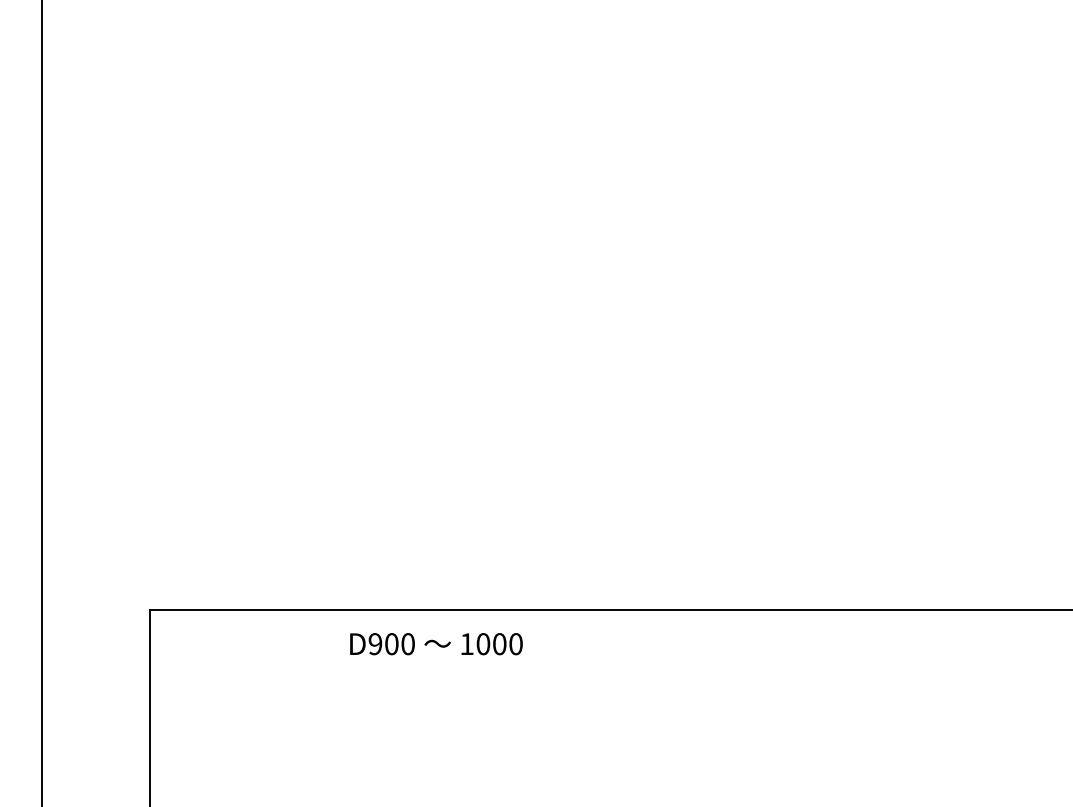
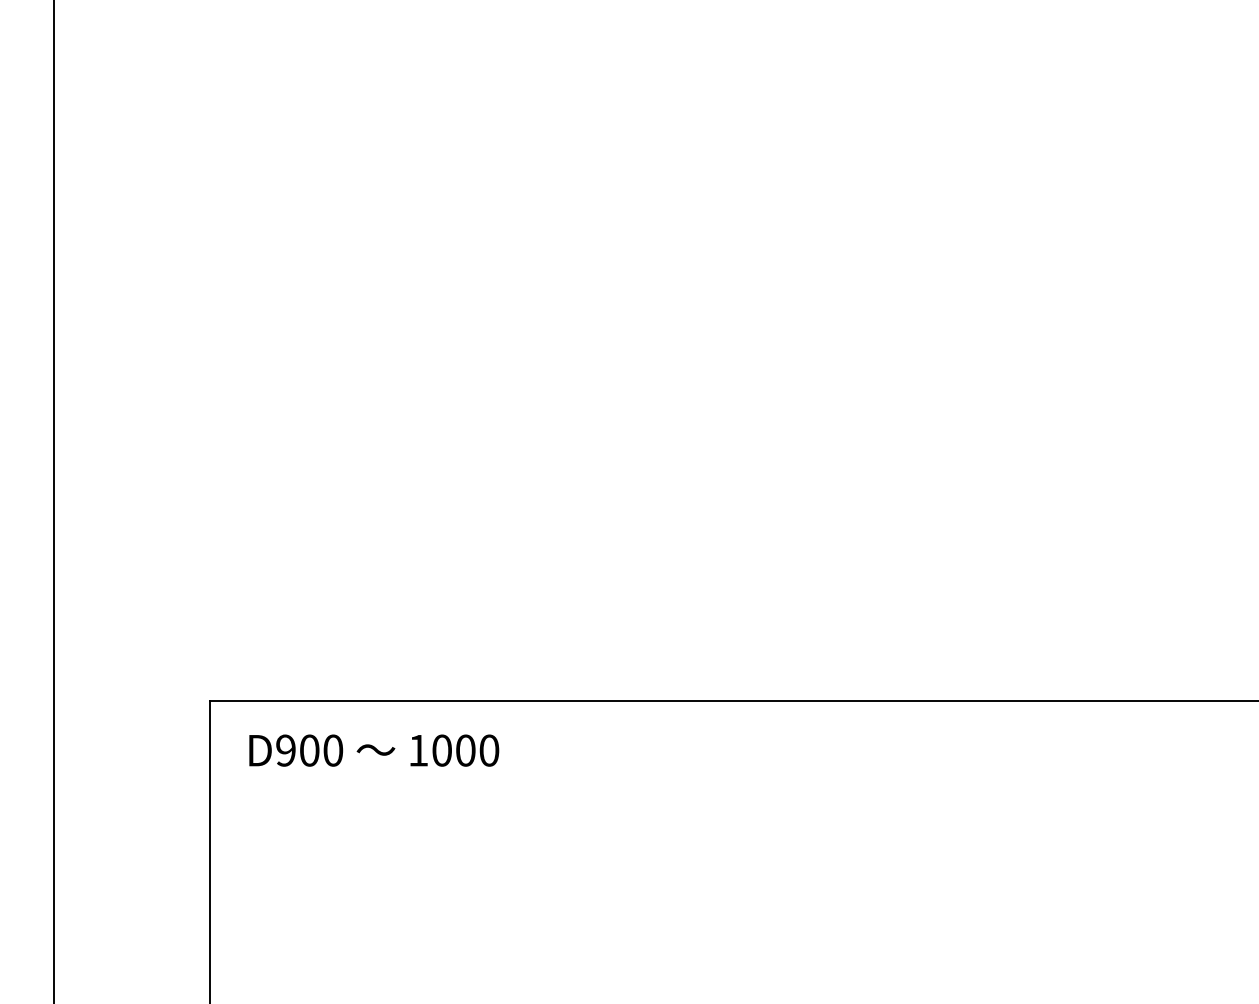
text: (436, 644) -> (374, 751), moved

